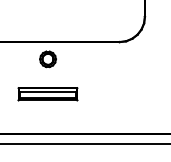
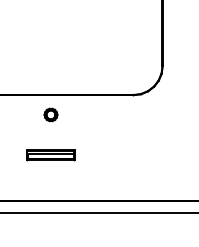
part: (47, 58) -> (50, 114), size x0.7
part: (47, 94) -> (50, 155), size x0.7

